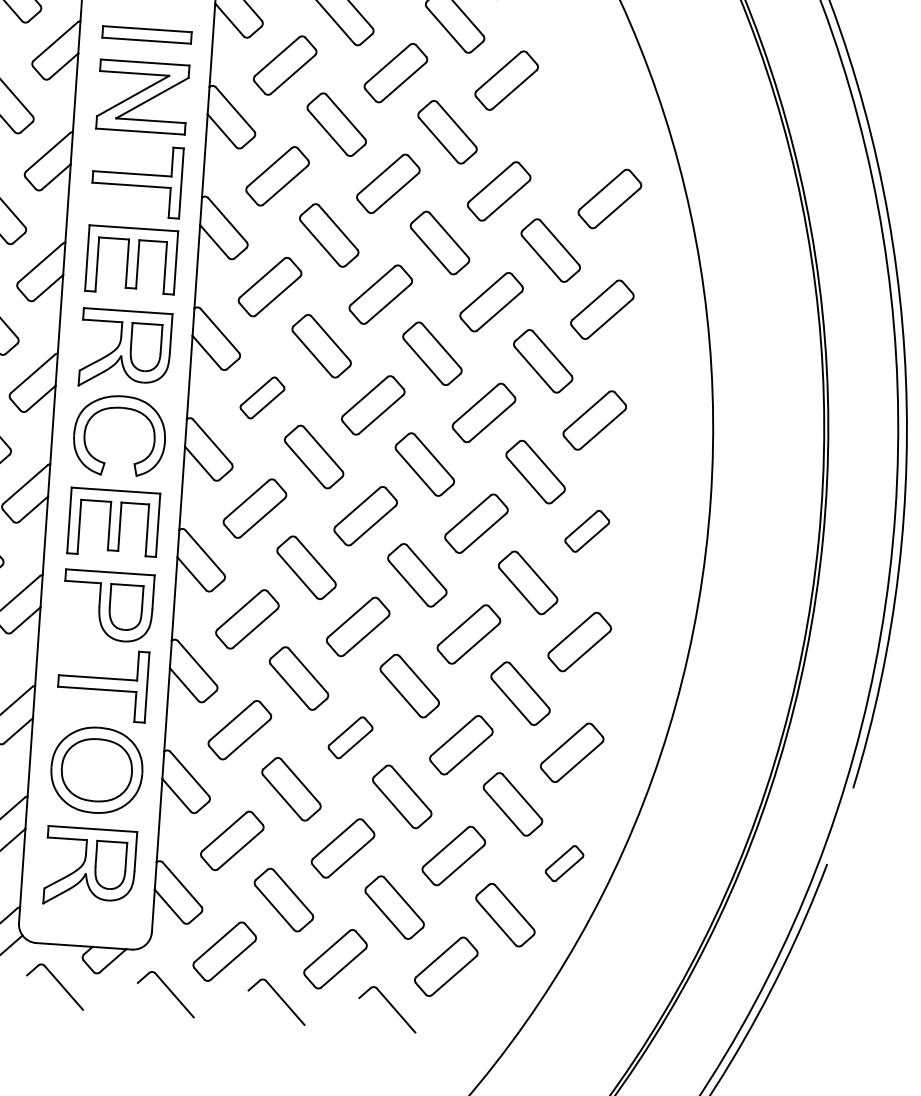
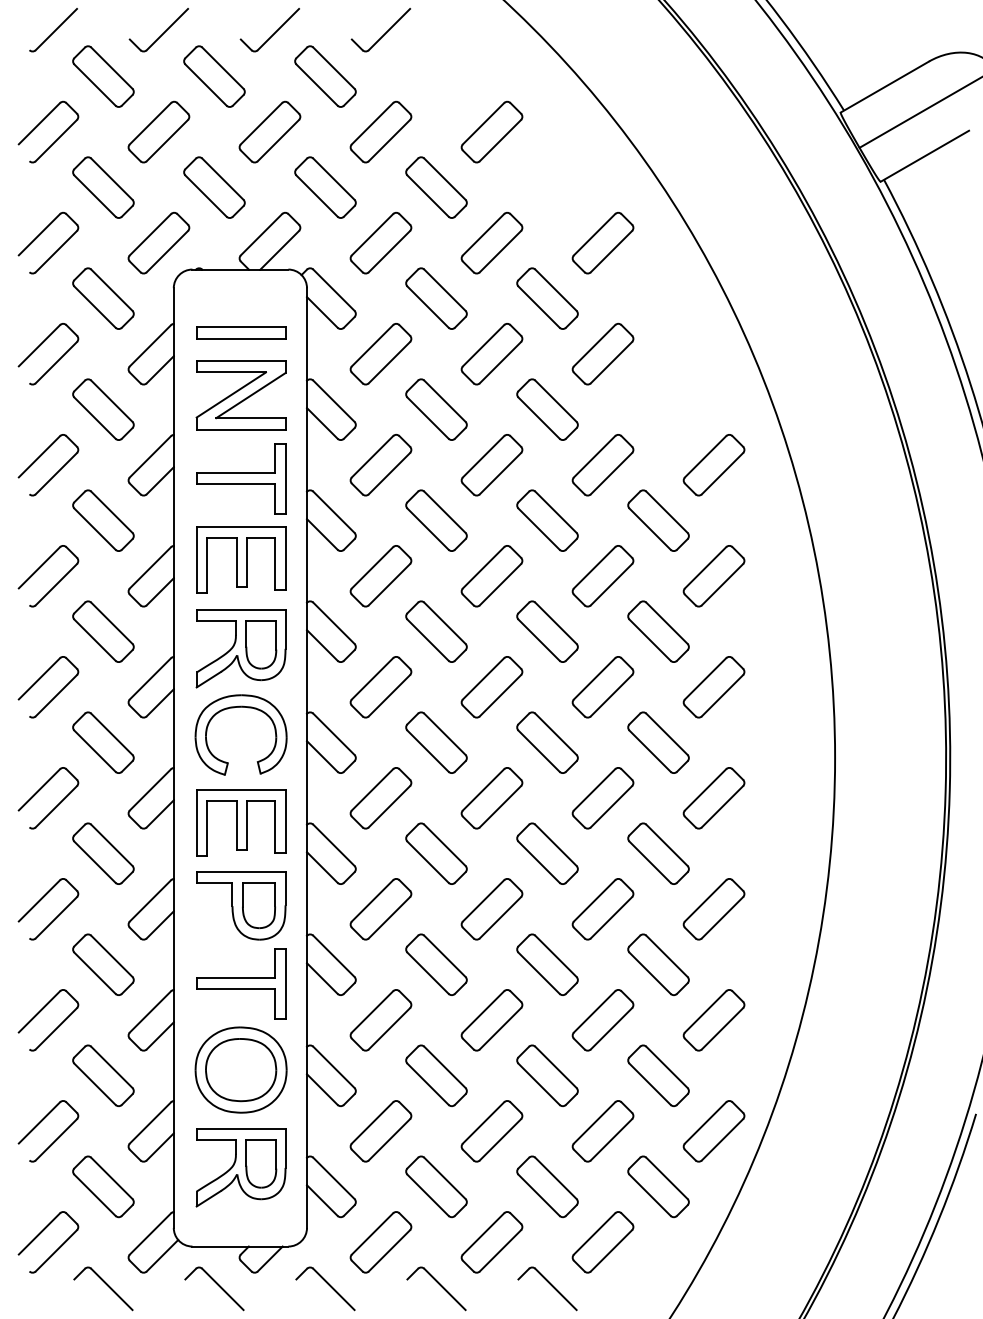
part: (261, 398) -> (380, 687), size x1.43
part: (586, 531) -> (713, 798), size x1.43
part: (350, 737) -> (491, 1020), size x1.43
part: (564, 863) -> (713, 1131), size x1.67

